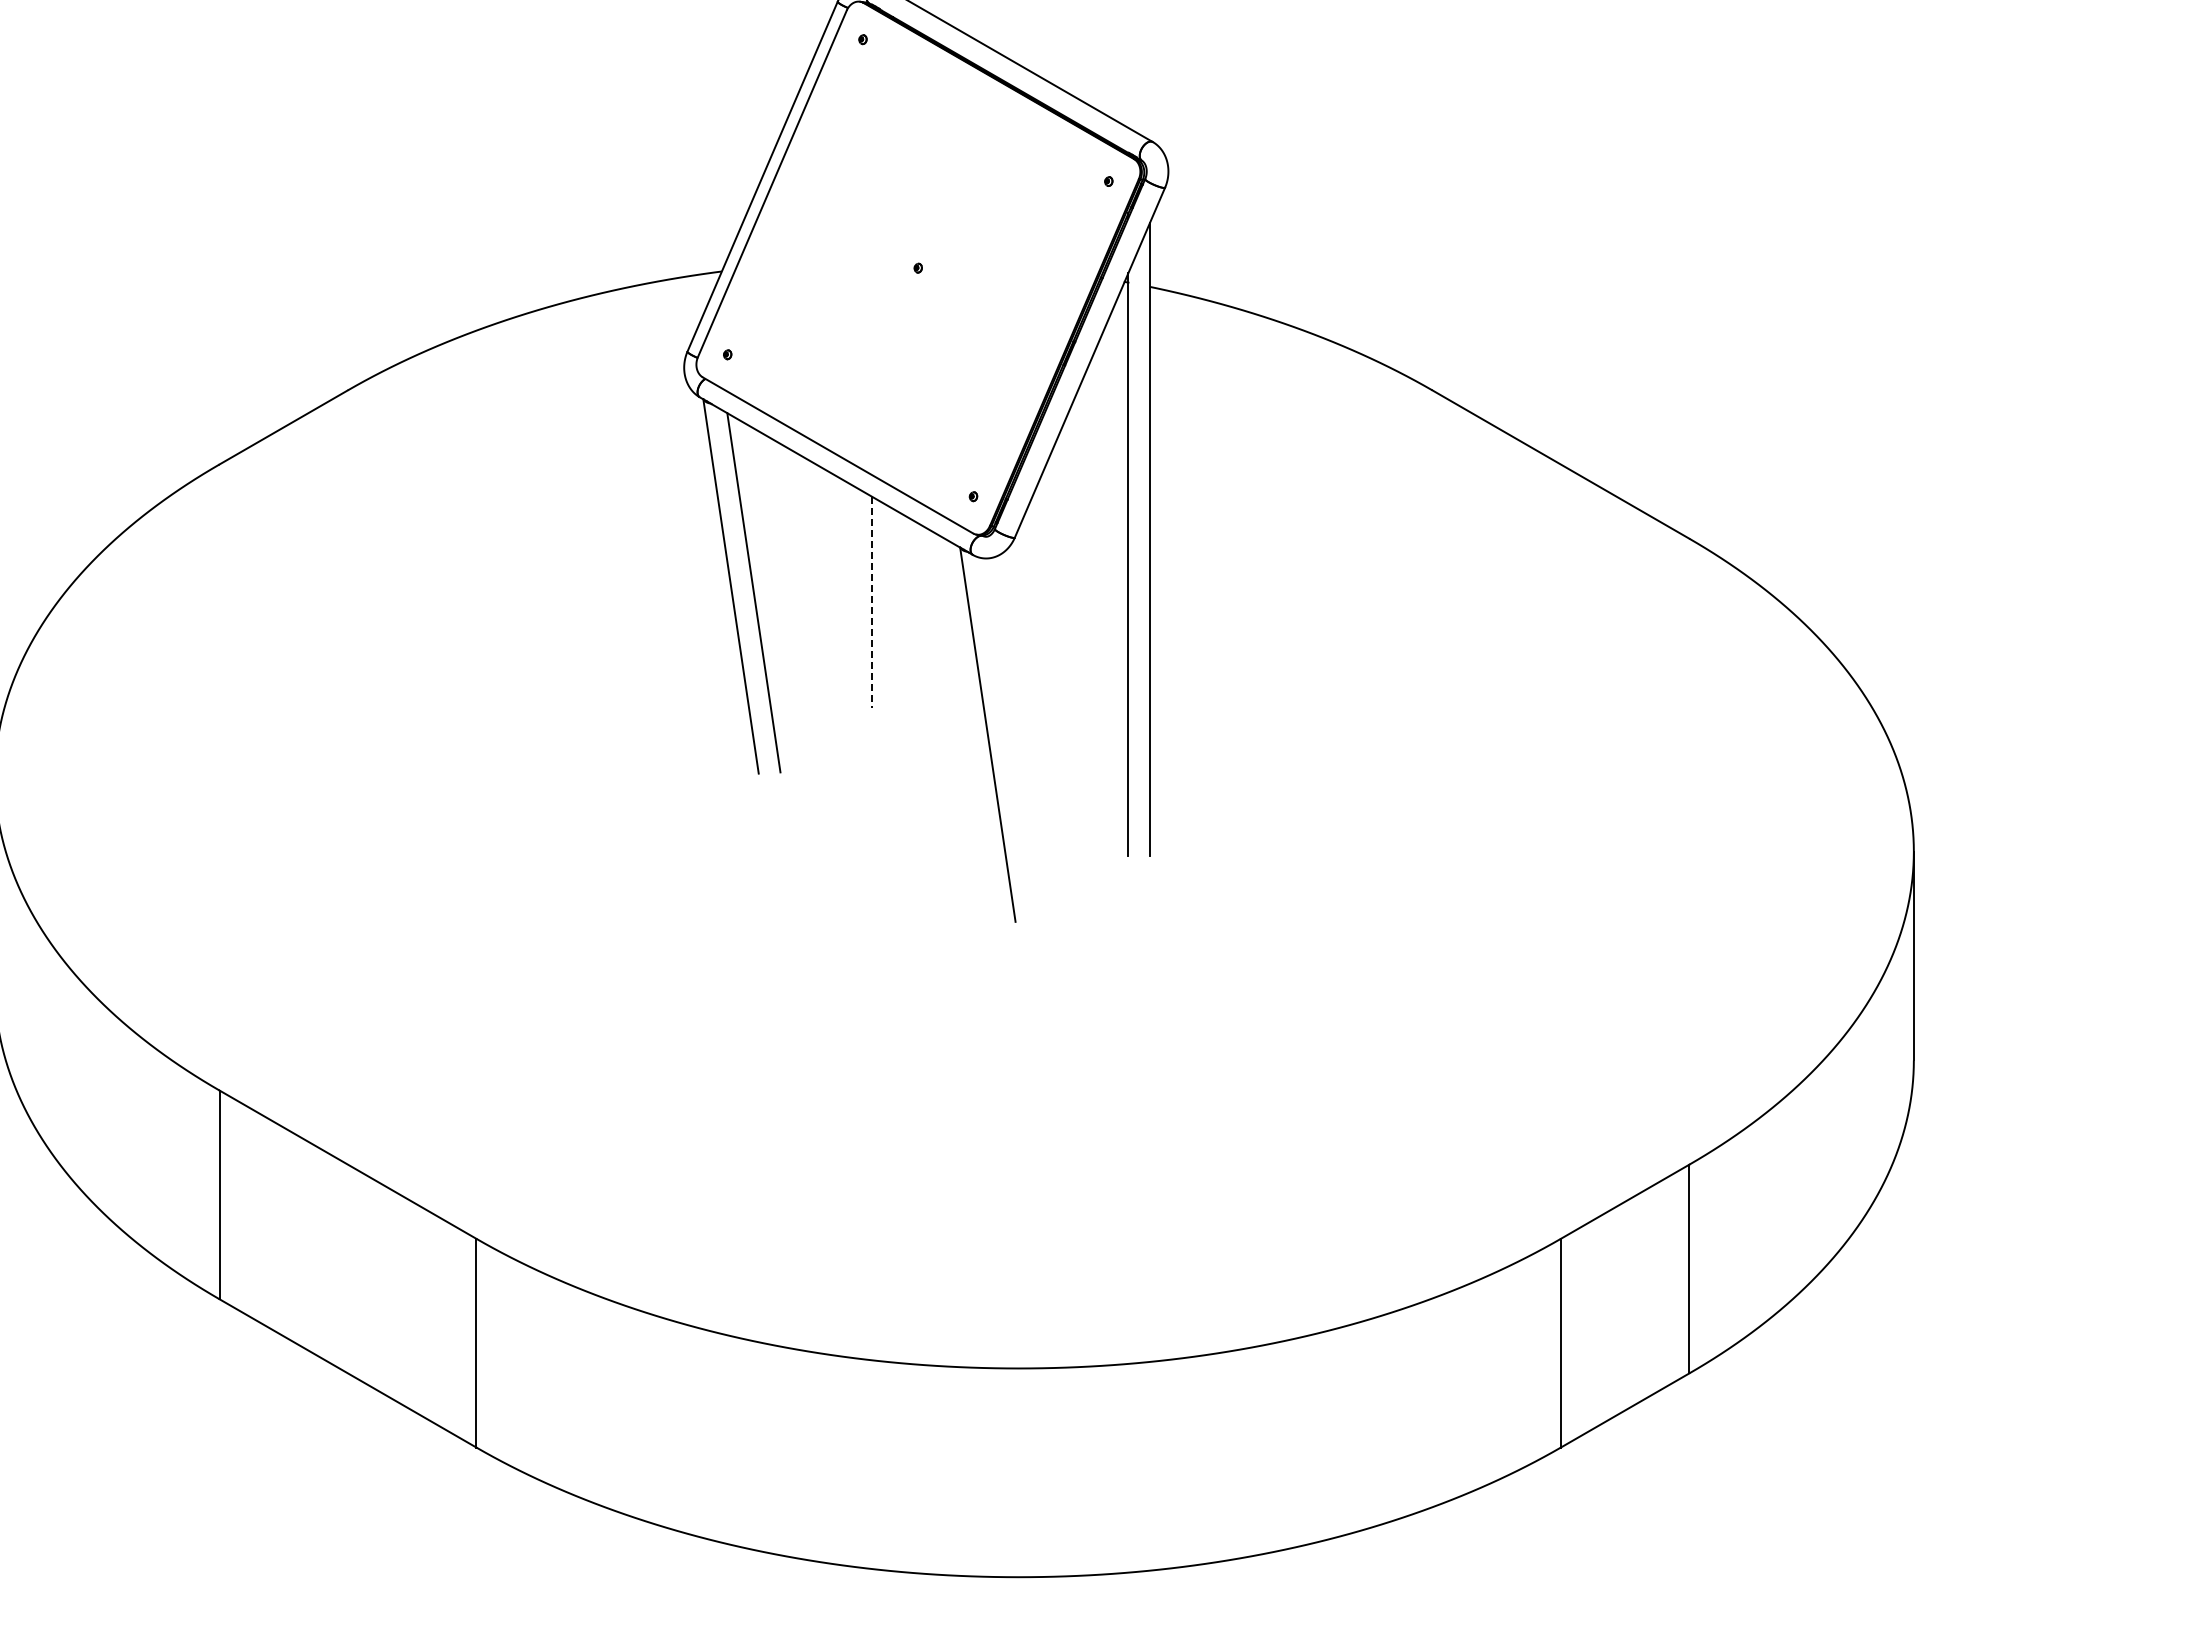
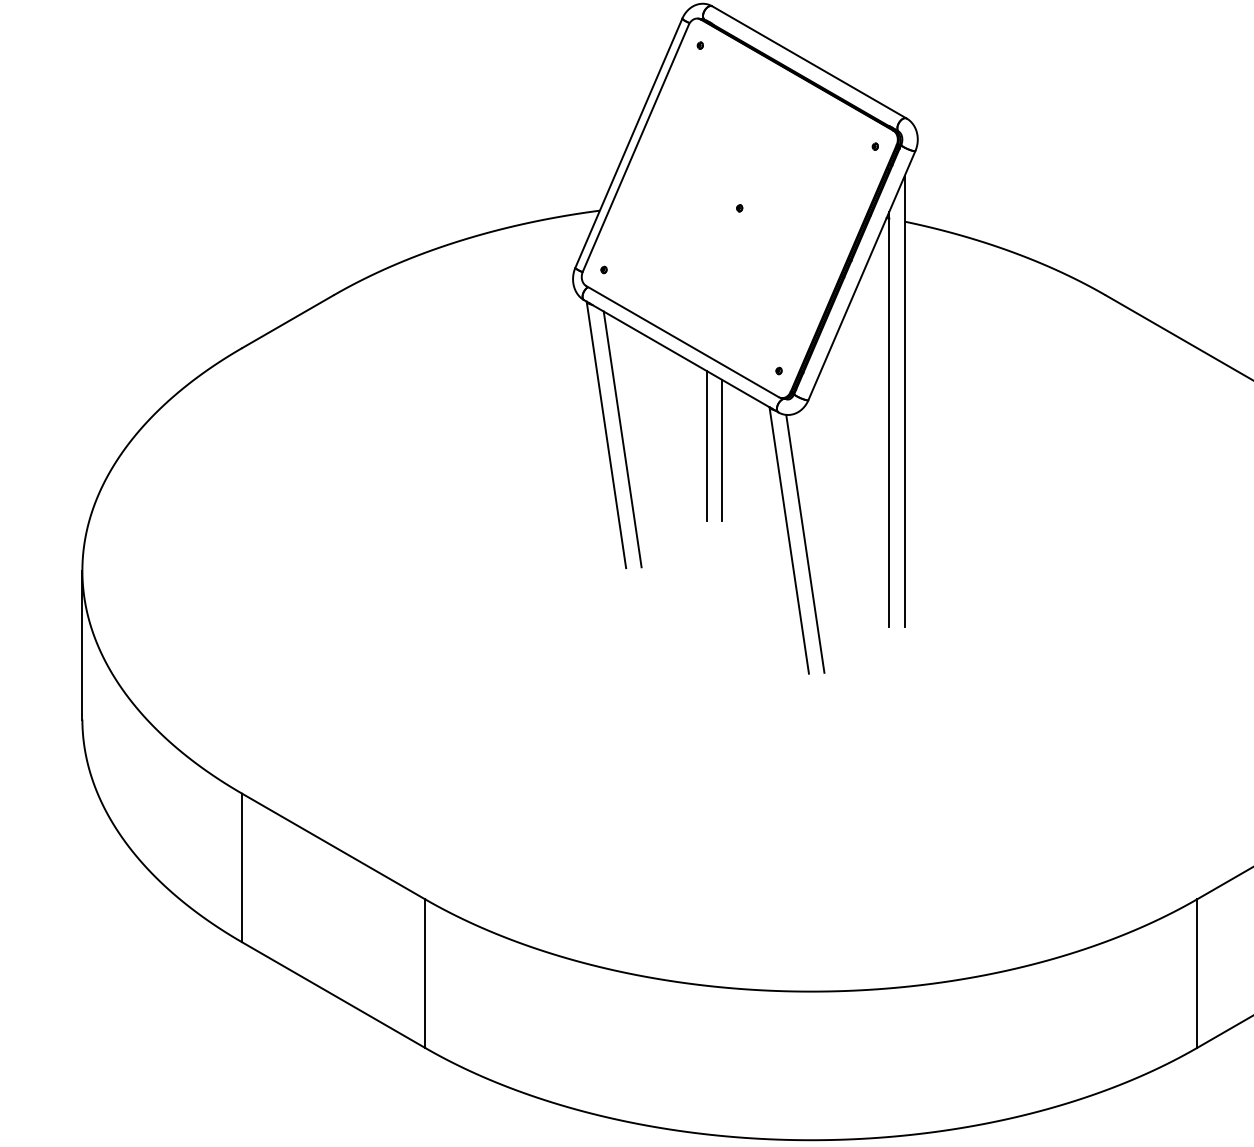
line: (871, 602) -> (706, 446), dashed -> solid
line: (893, 608) -> (722, 450), added
line: (1010, 739) -> (805, 543), added

